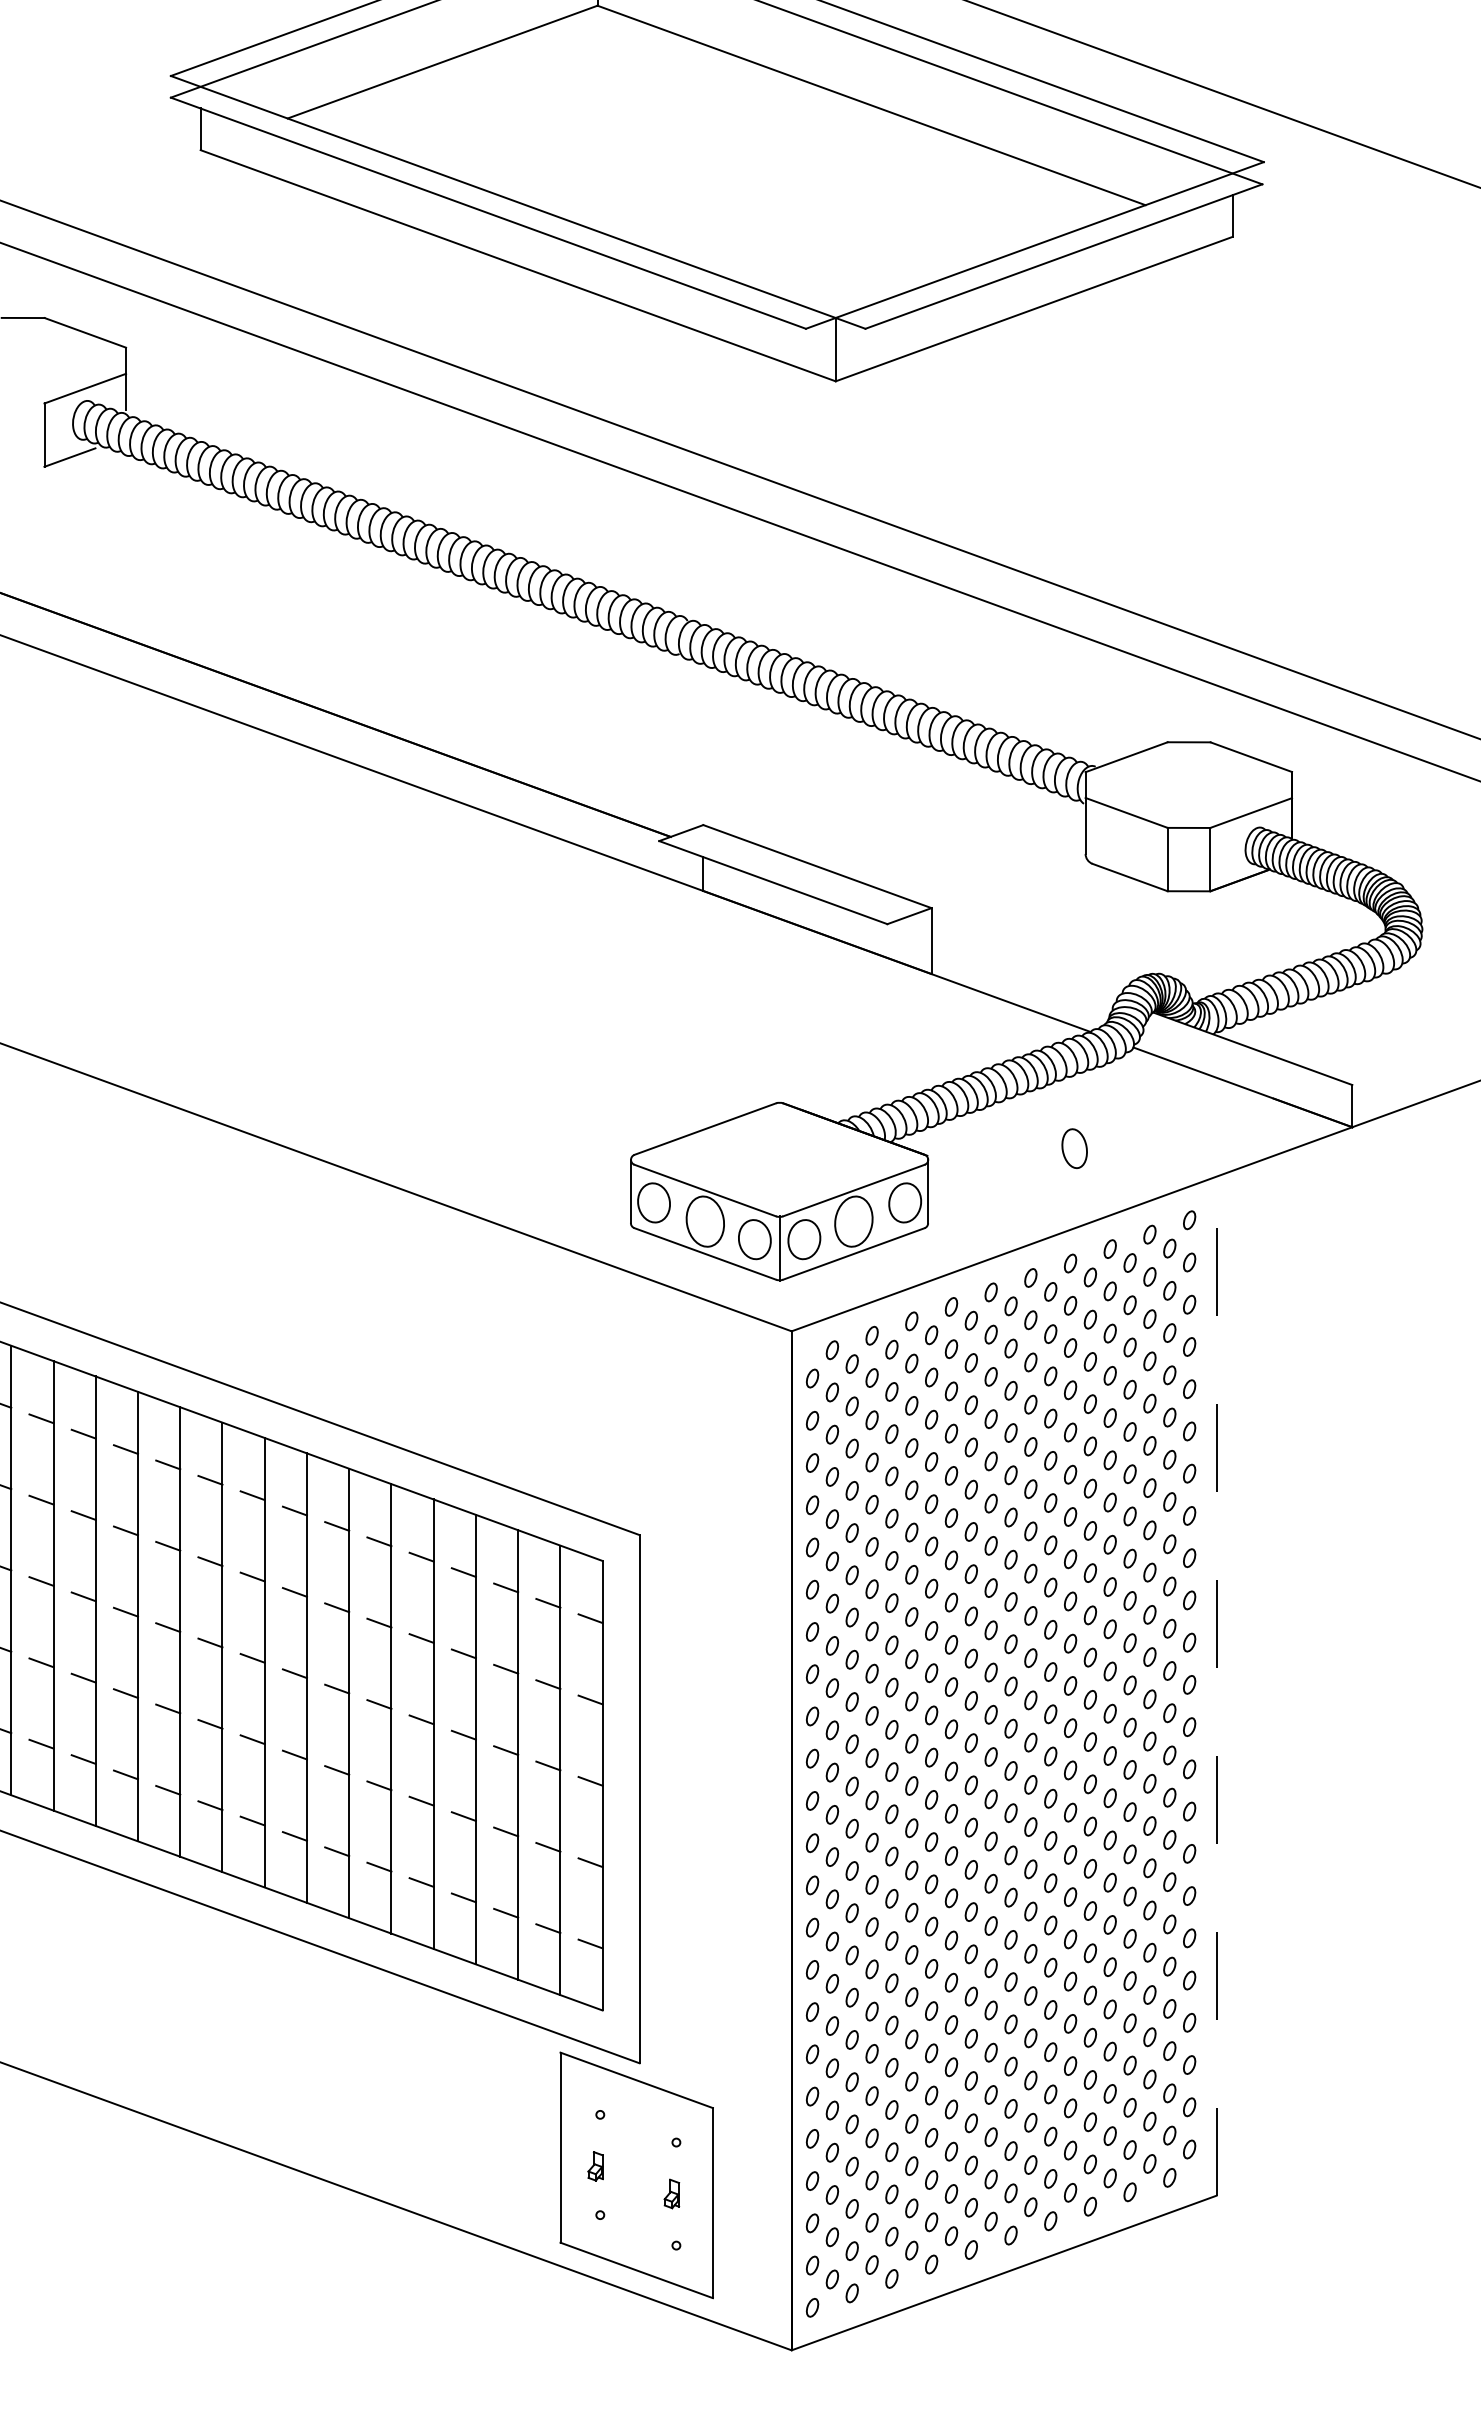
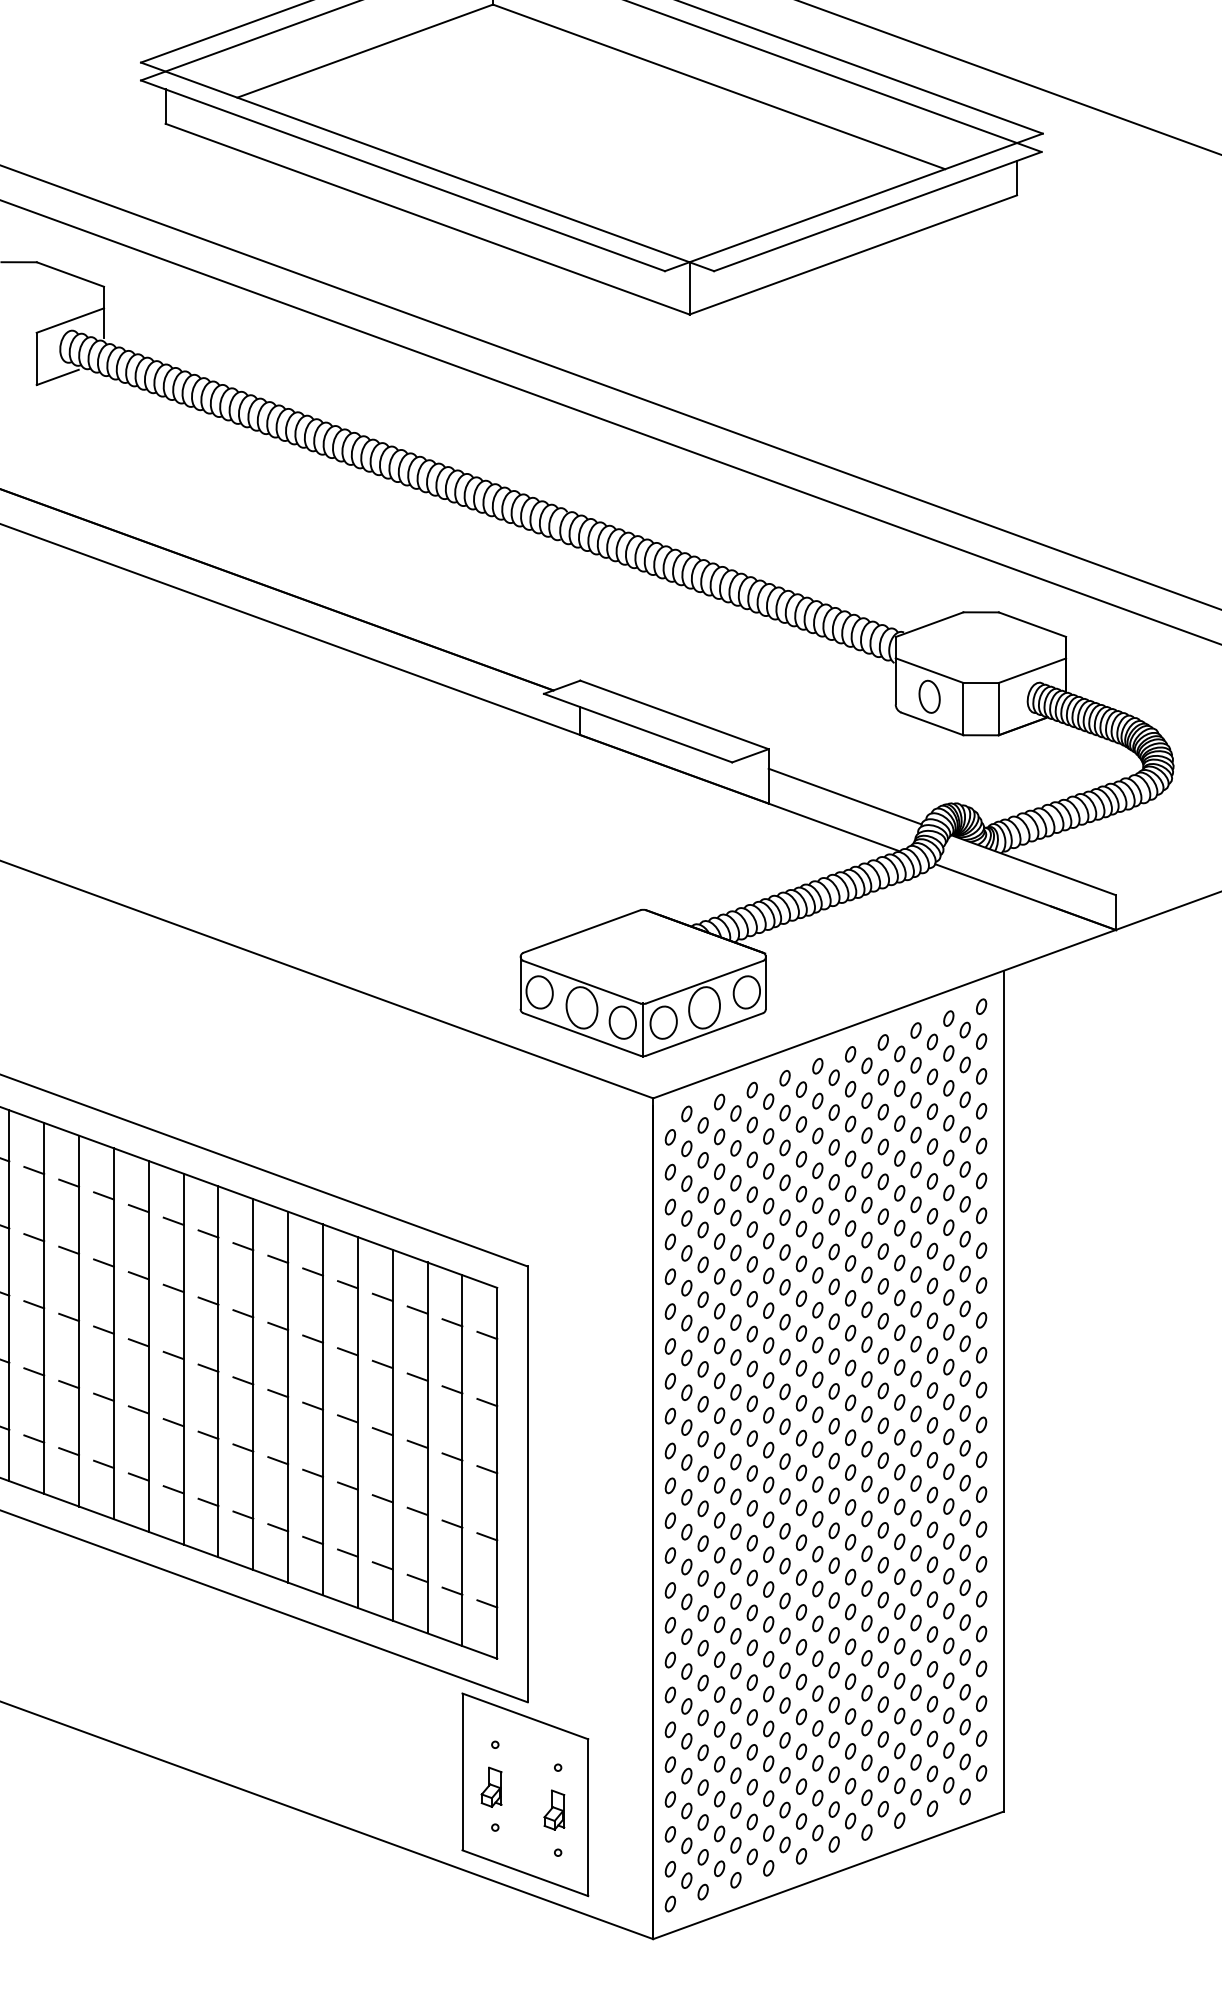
line: (1023, 965) -> (844, 796), added
part: (1074, 1148) -> (929, 696), moved
line: (1216, 1686) -> (1003, 1391), dashed -> solid
part: (595, 2166) -> (491, 1787), size x1.67
part: (671, 2193) -> (554, 1809), size x1.67

